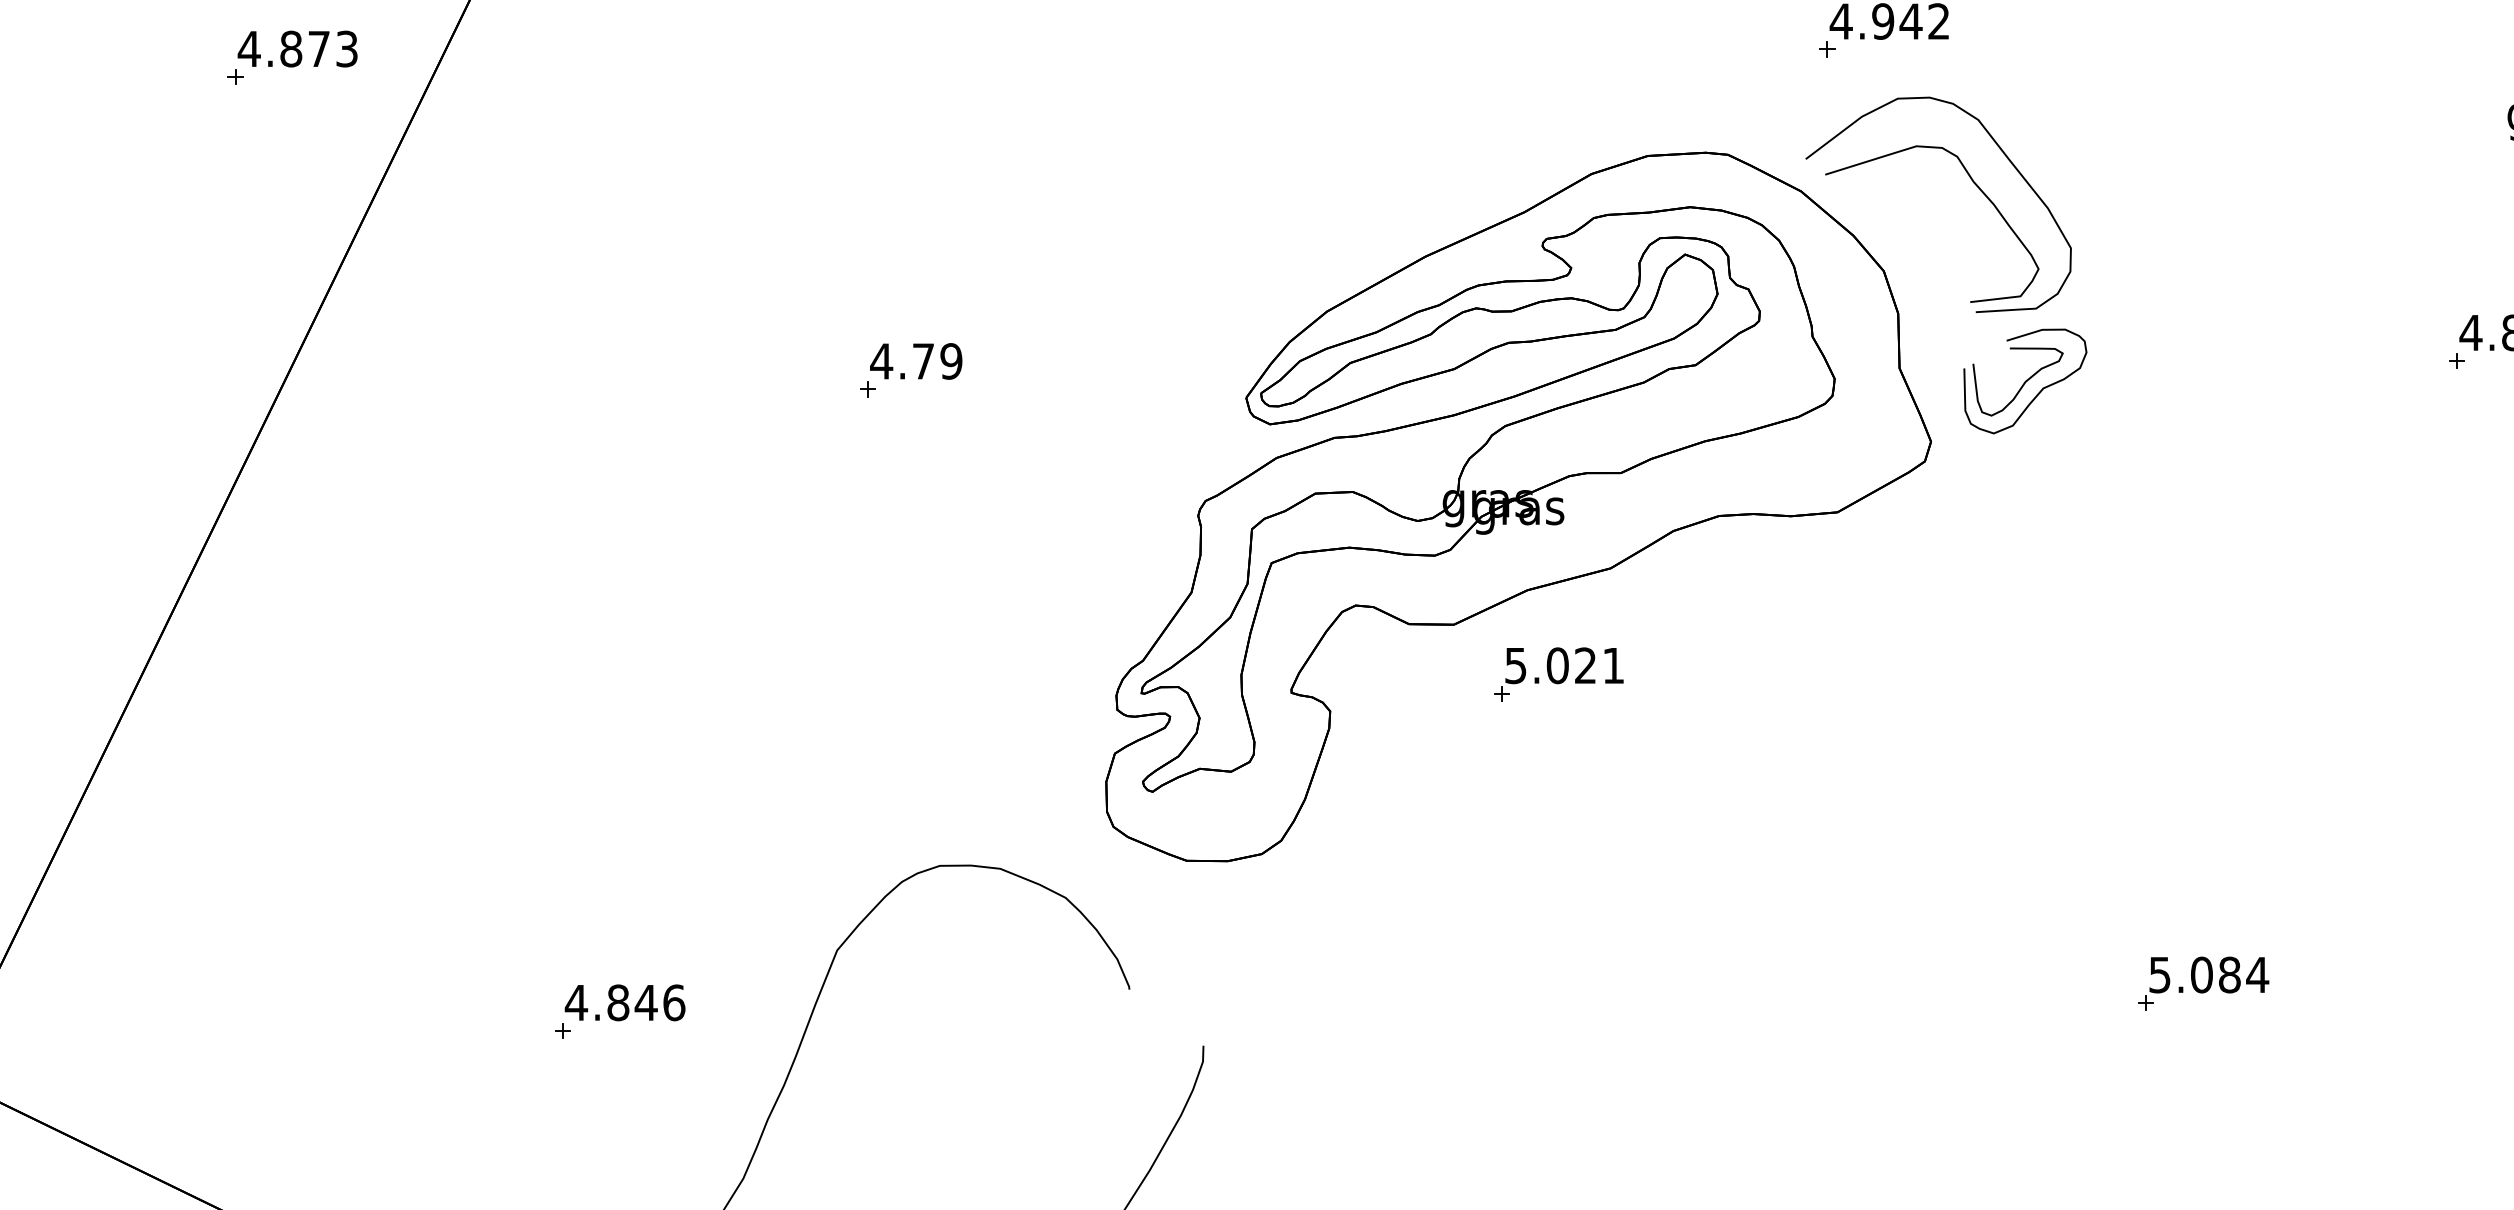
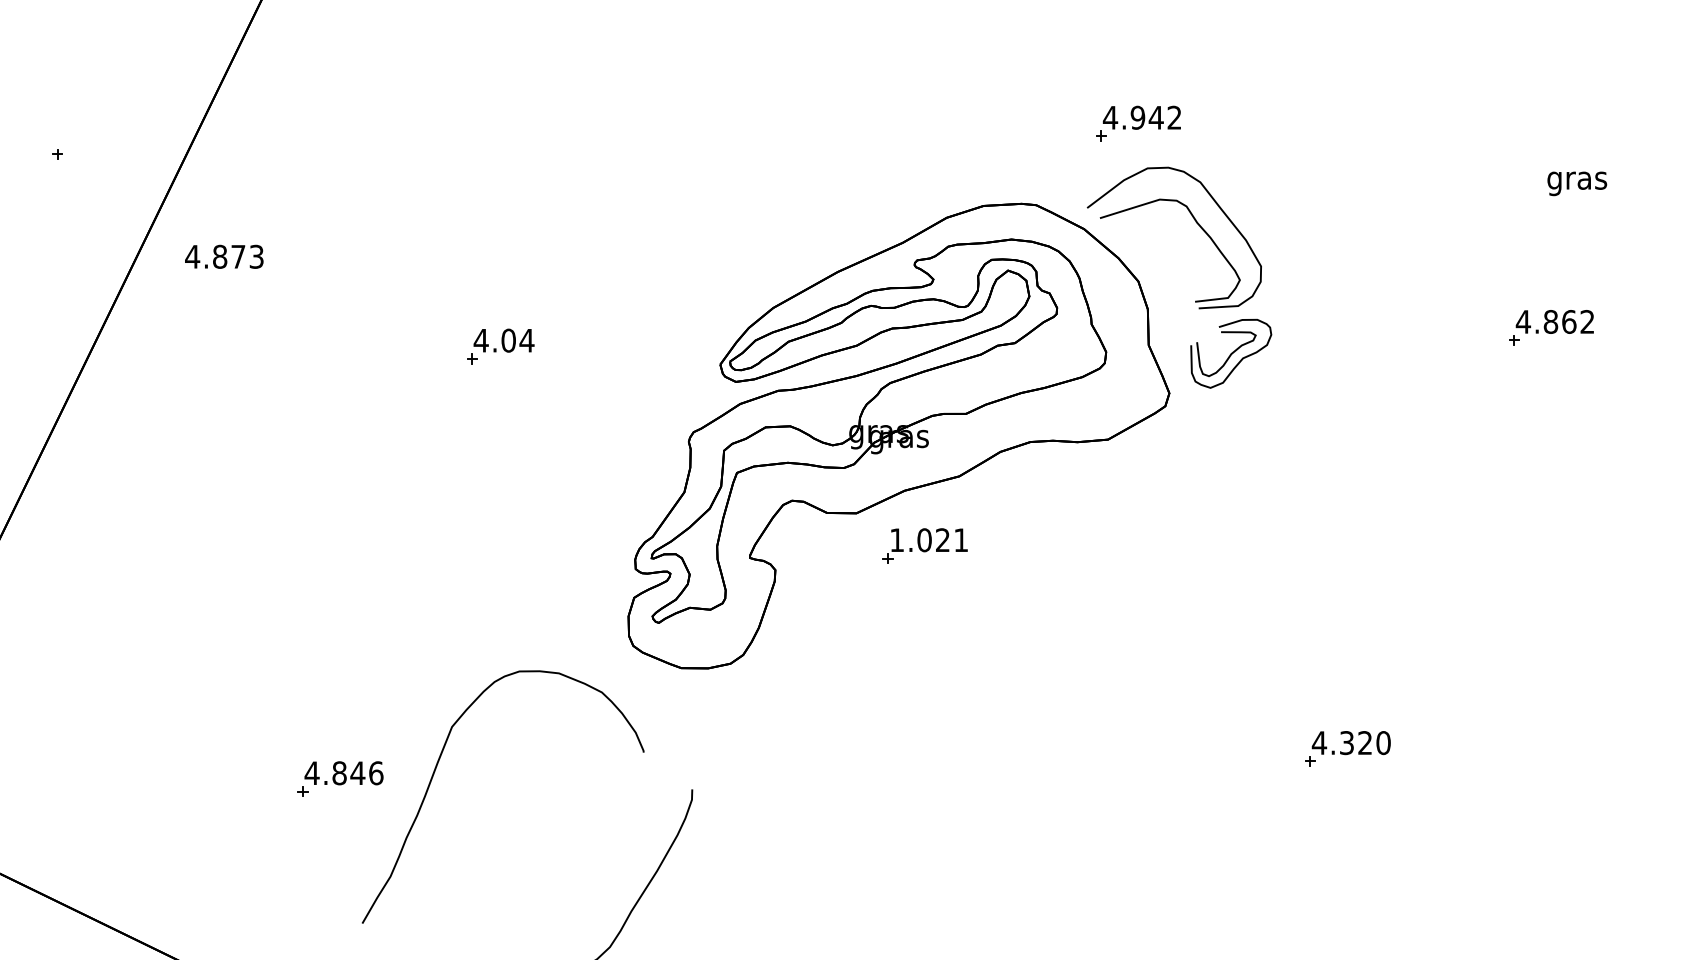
text: (297, 48) -> (224, 256), moved
text: (936, 361) -> (517, 340), 4.79 -> 4.04
text: (1514, 666) -> (896, 540), 5.021 -> 1.021
text: (2208, 975) -> (1351, 743), 5.084 -> 4.320
part: (619, 1010) -> (340, 778), moved

